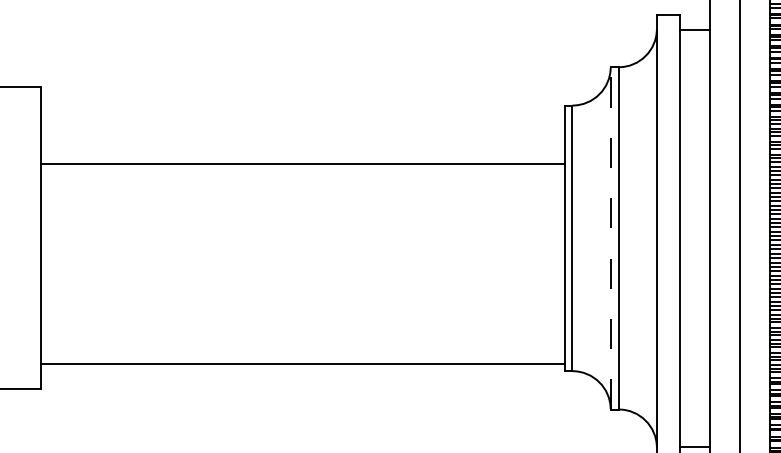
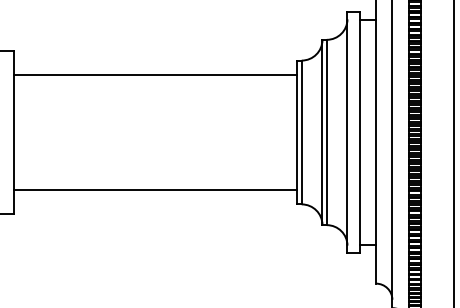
line: (302, 164) -> (155, 75), moved
line: (610, 238) -> (322, 132), dashed -> solid
line: (302, 363) -> (155, 189), moved

